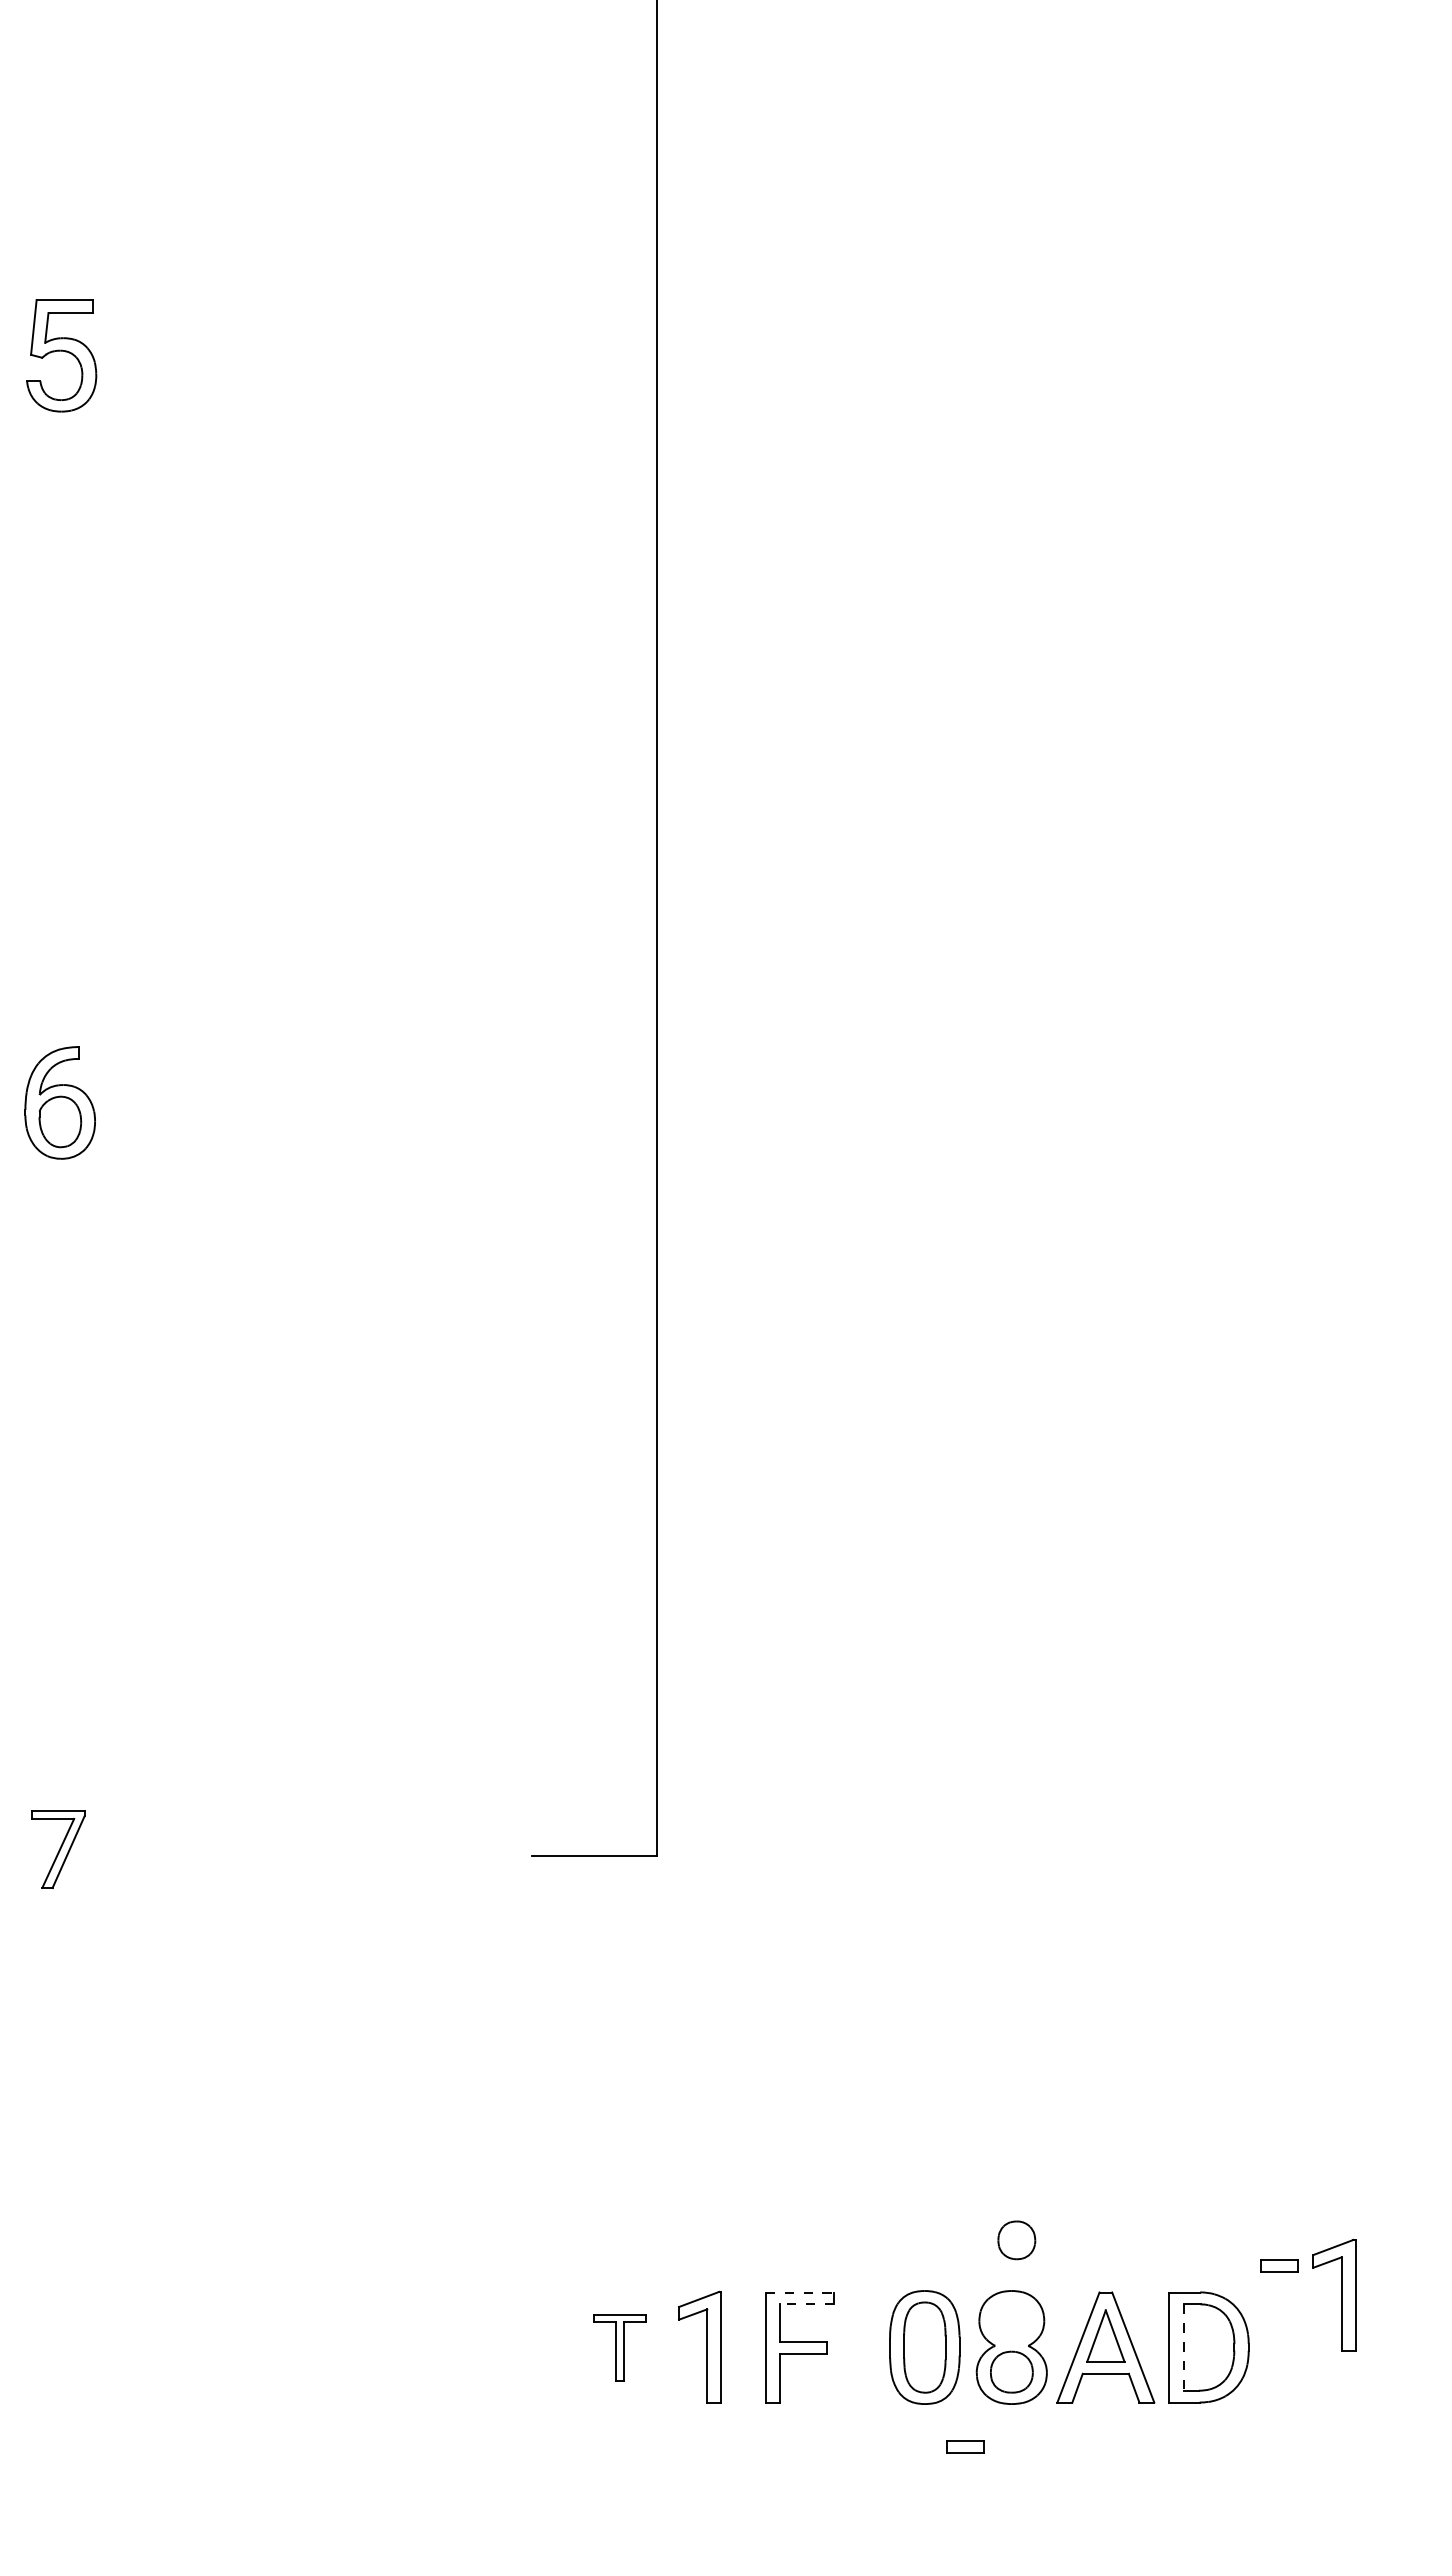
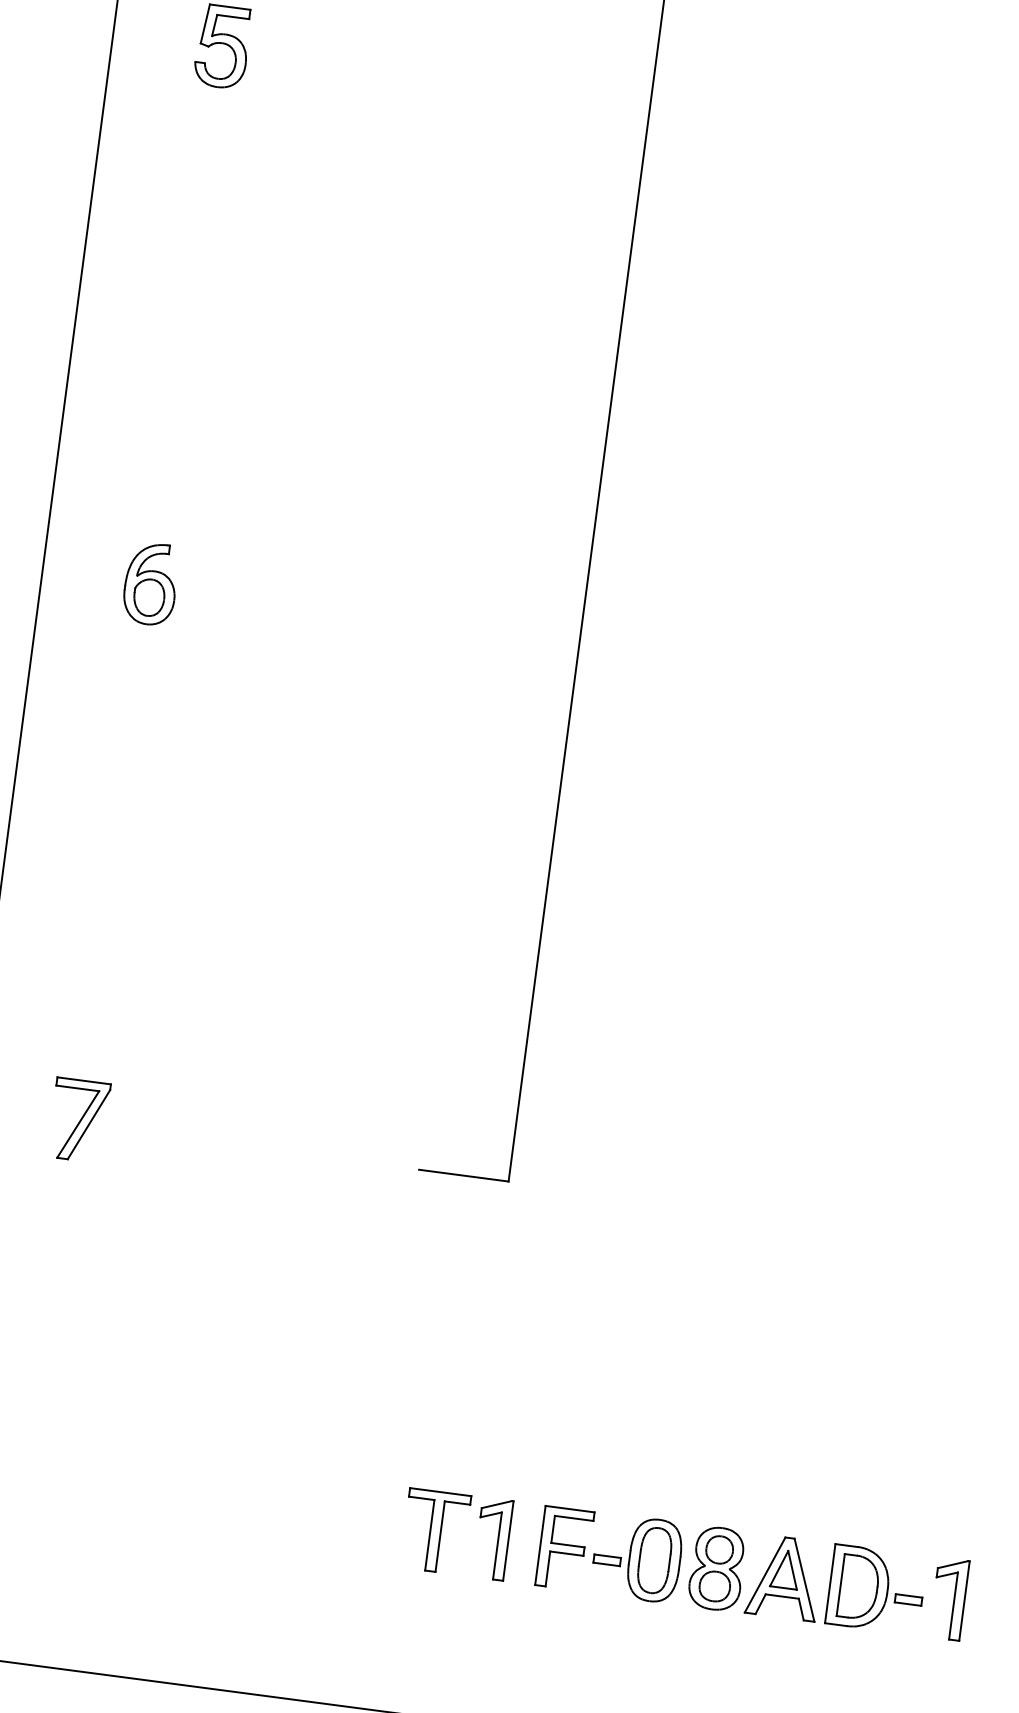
part: (58, 1849) -> (79, 1120), size x1.43
part: (1016, 2240) -> (719, 1550), moved
part: (1279, 2265) -> (908, 1599), moved
line: (800, 2292) -> (570, 1509), dashed -> solid
part: (1341, 2295) -> (954, 1599), moved
line: (807, 2304) -> (574, 1518), dashed -> solid
part: (619, 2347) -> (435, 1531), size x1.67
line: (1183, 2348) -> (840, 1585), dashed -> solid
part: (965, 2446) -> (606, 1560), moved

